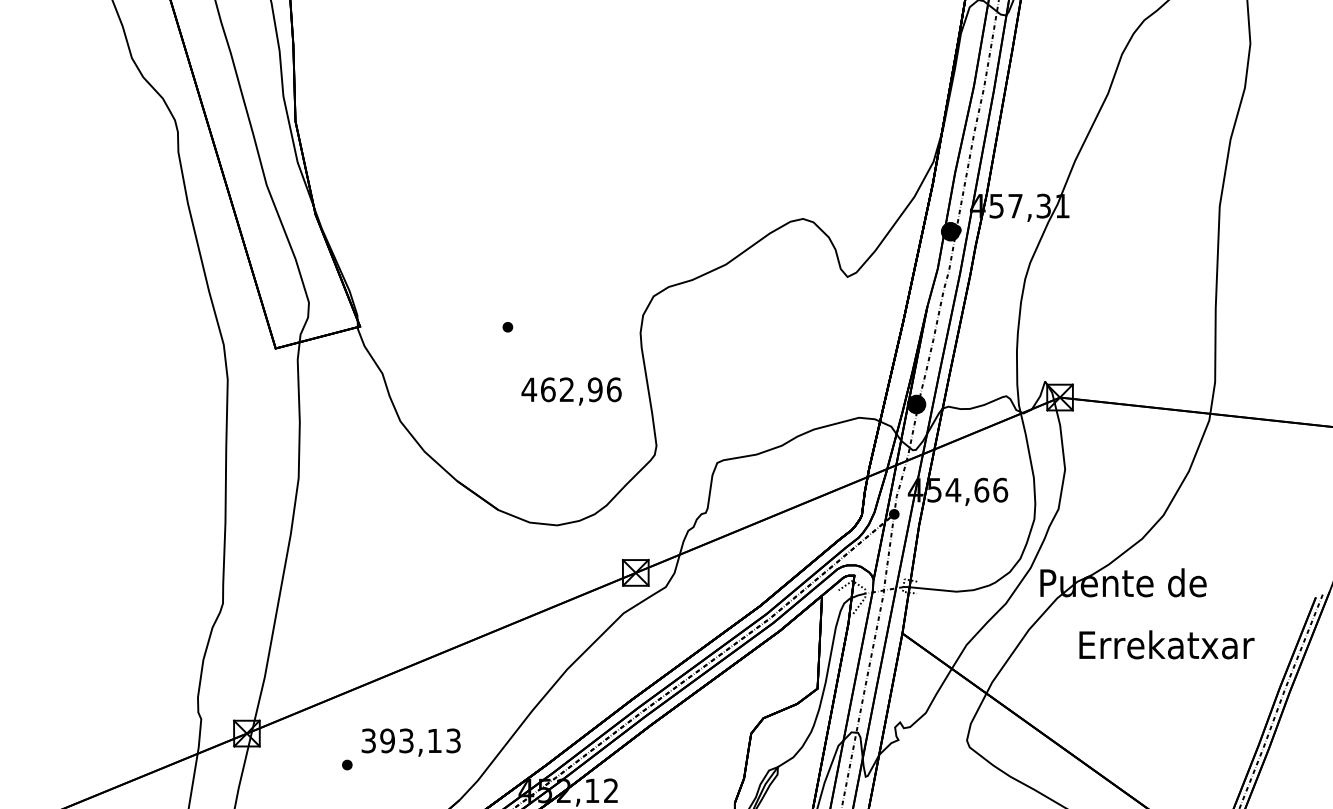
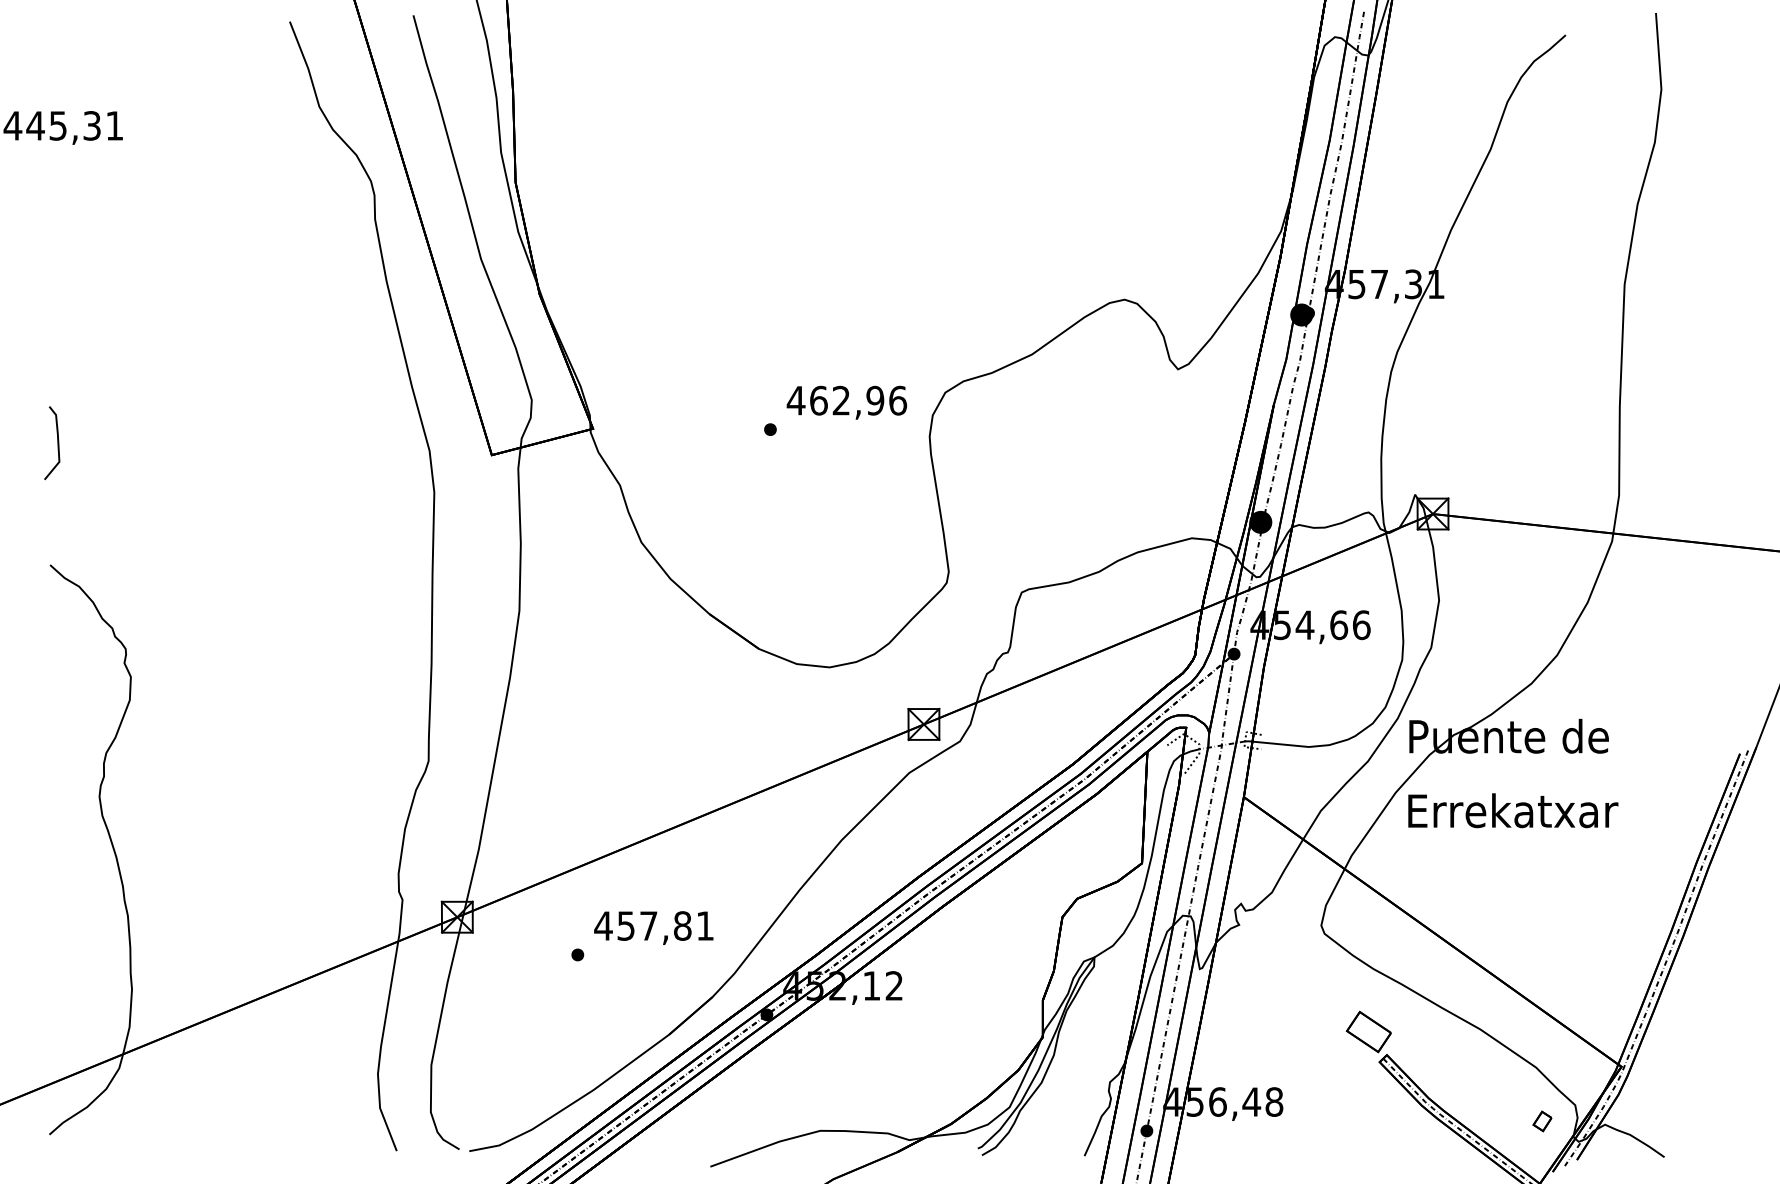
text: (571, 391) -> (846, 402), moved
text: (1167, 644) -> (1513, 810), moved
text: (410, 740) -> (653, 925), 393,13 -> 457,81

